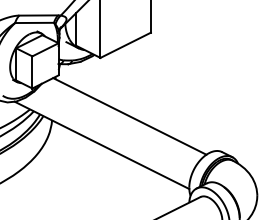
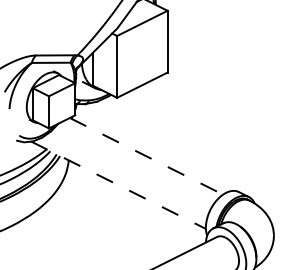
line: (129, 116) -> (146, 156), solid -> dashed
line: (101, 145) -> (118, 185), solid -> dashed

